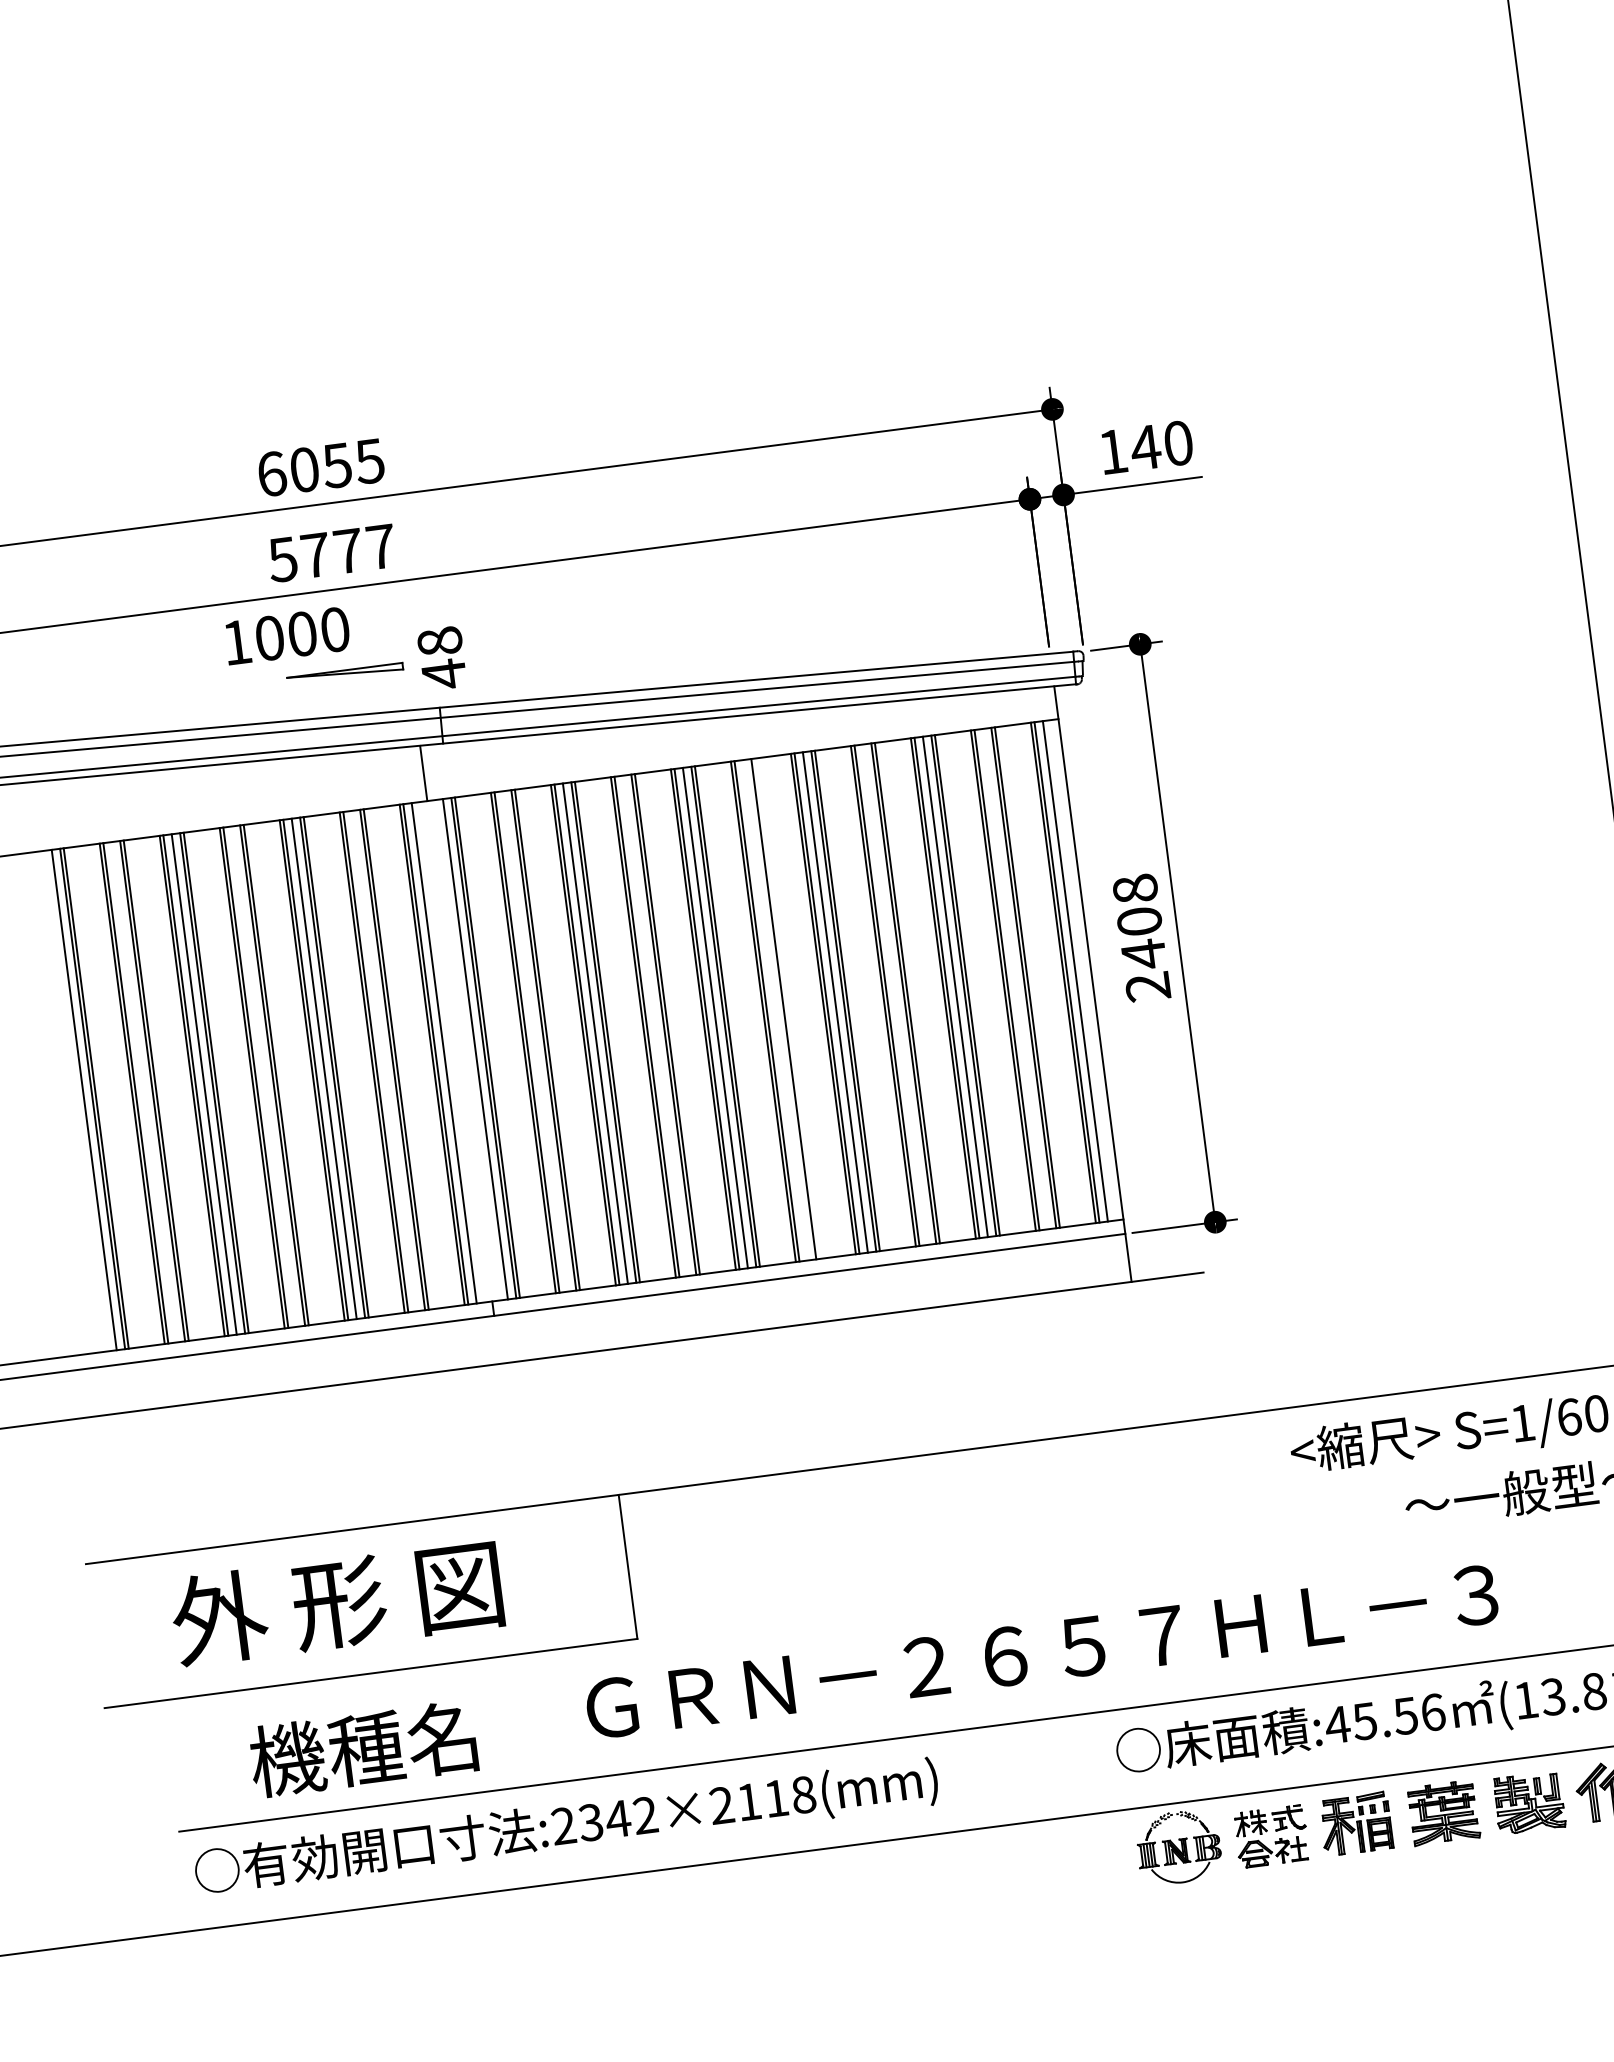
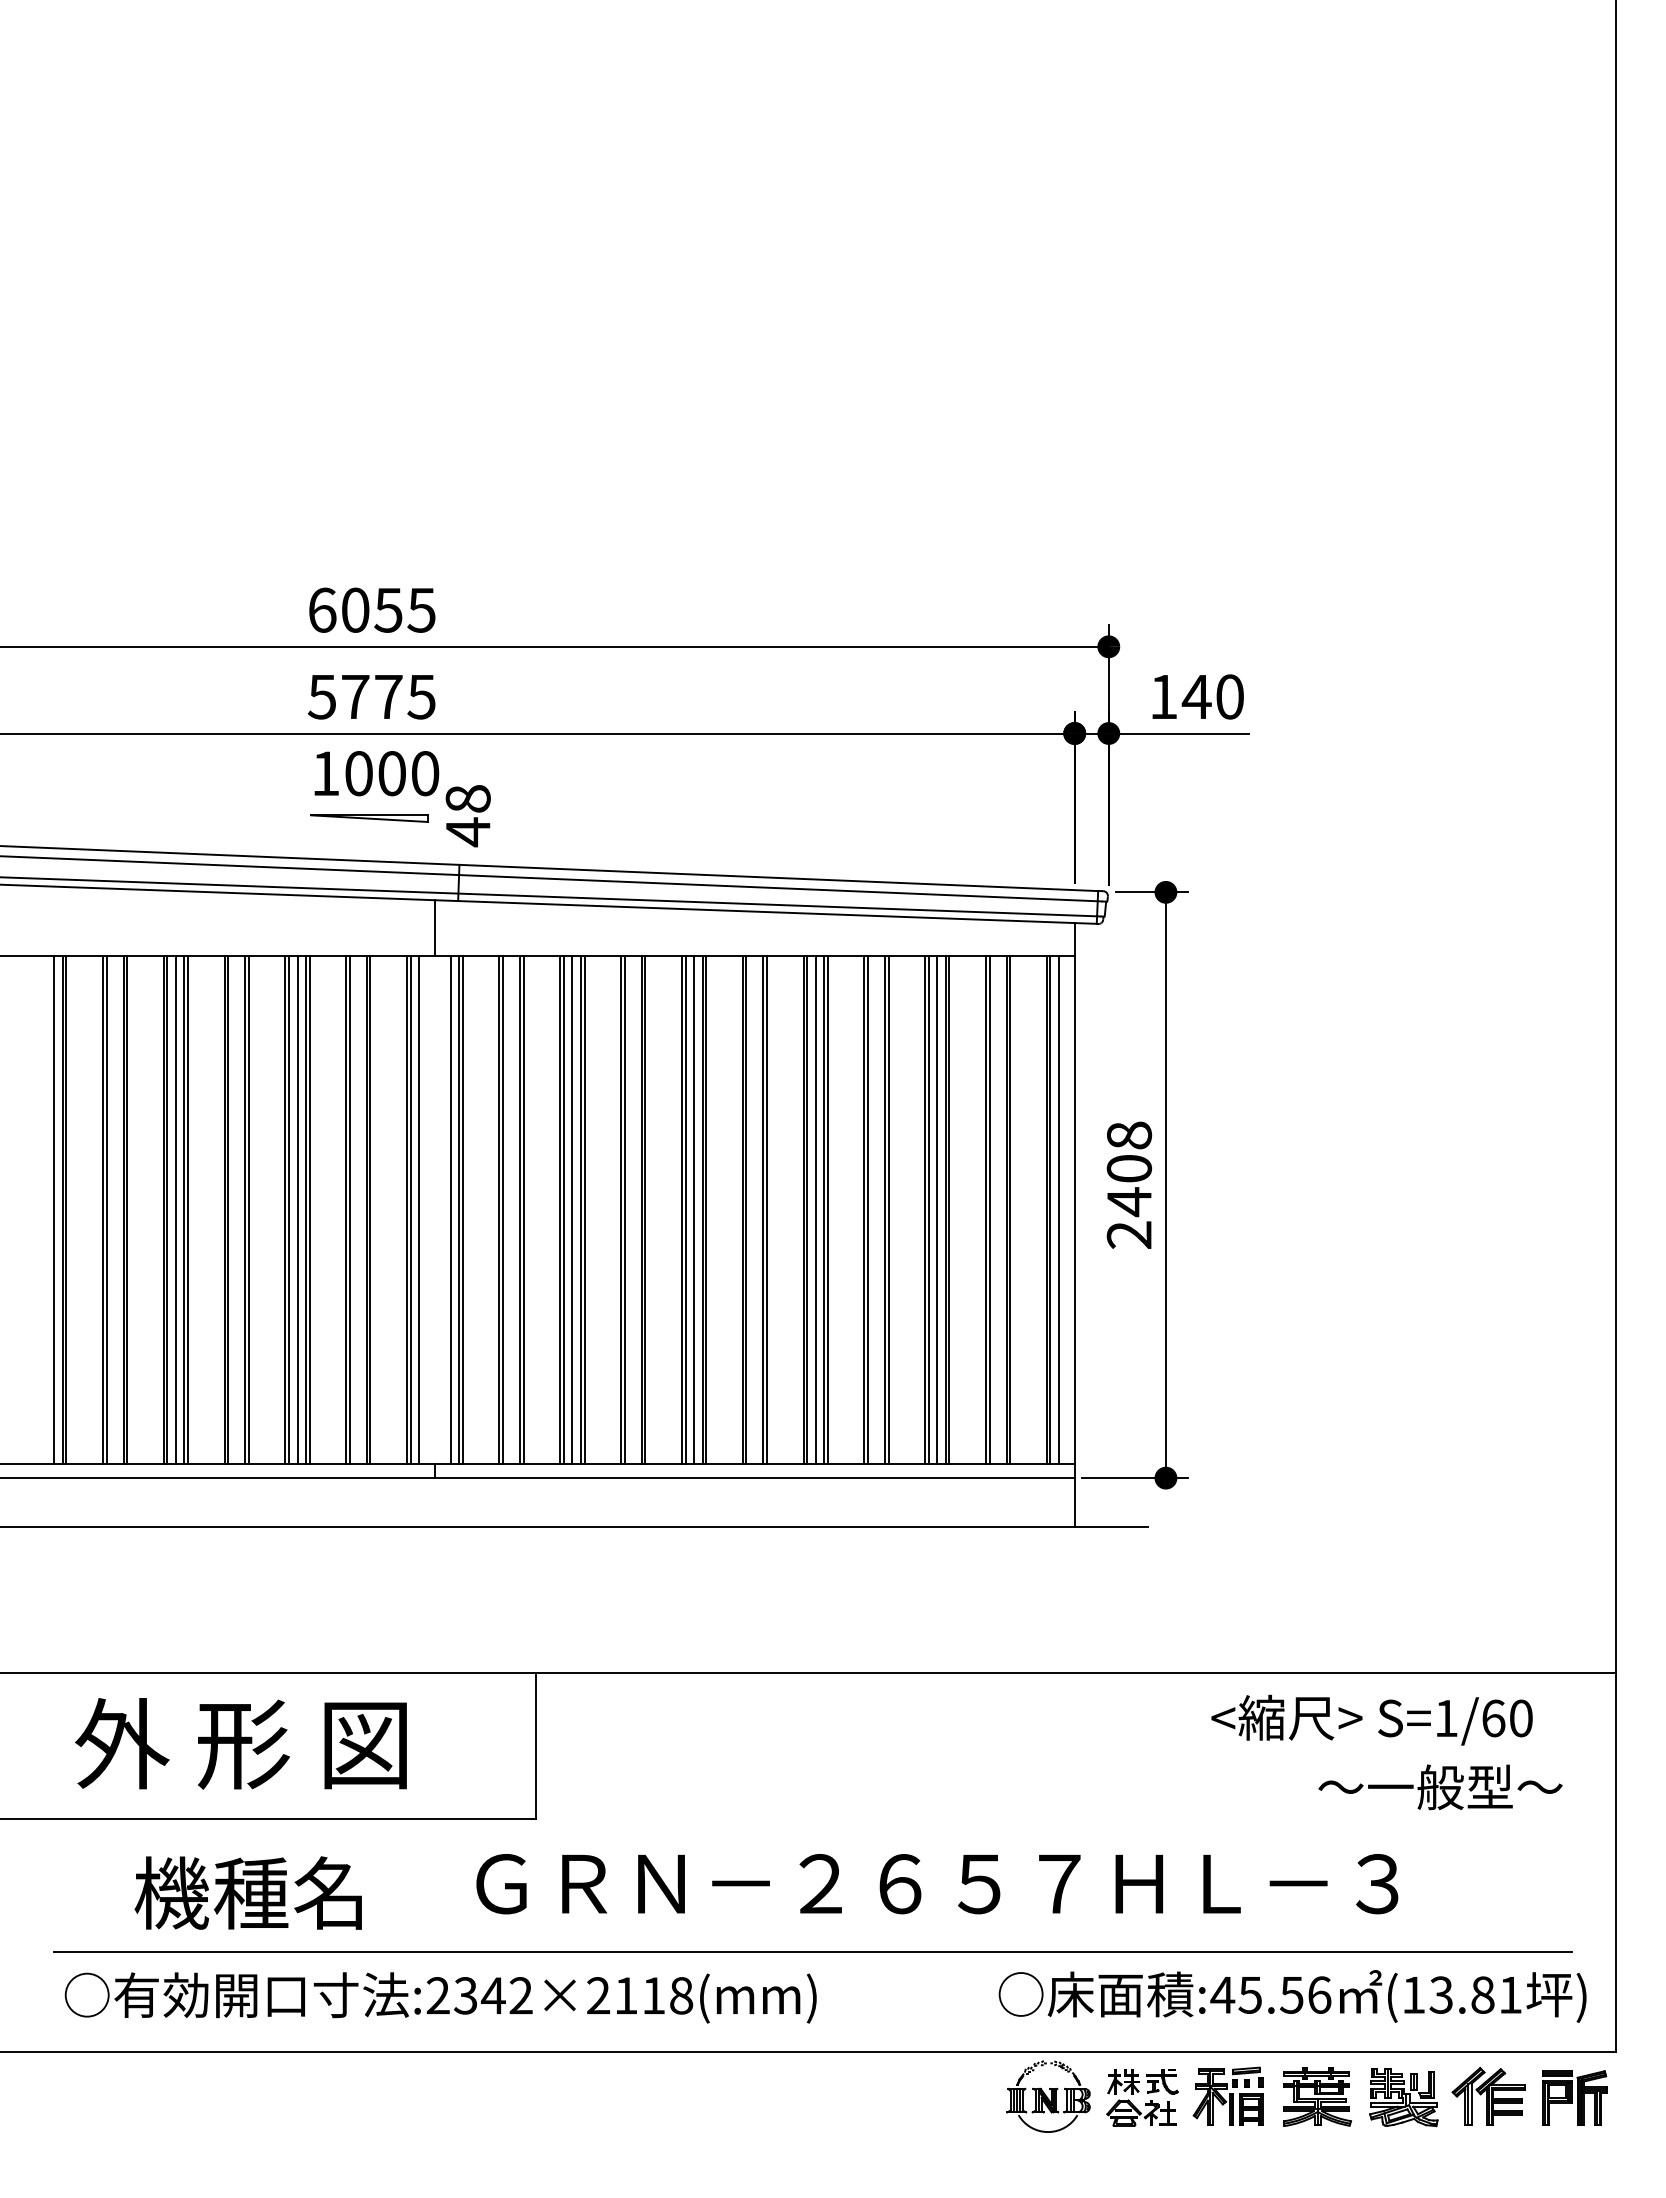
text: (380, 547) -> (421, 697), 5777 -> 5775
text: (287, 635) -> (376, 773), moved
line: (787, 1008) -> (767, 1209), added

